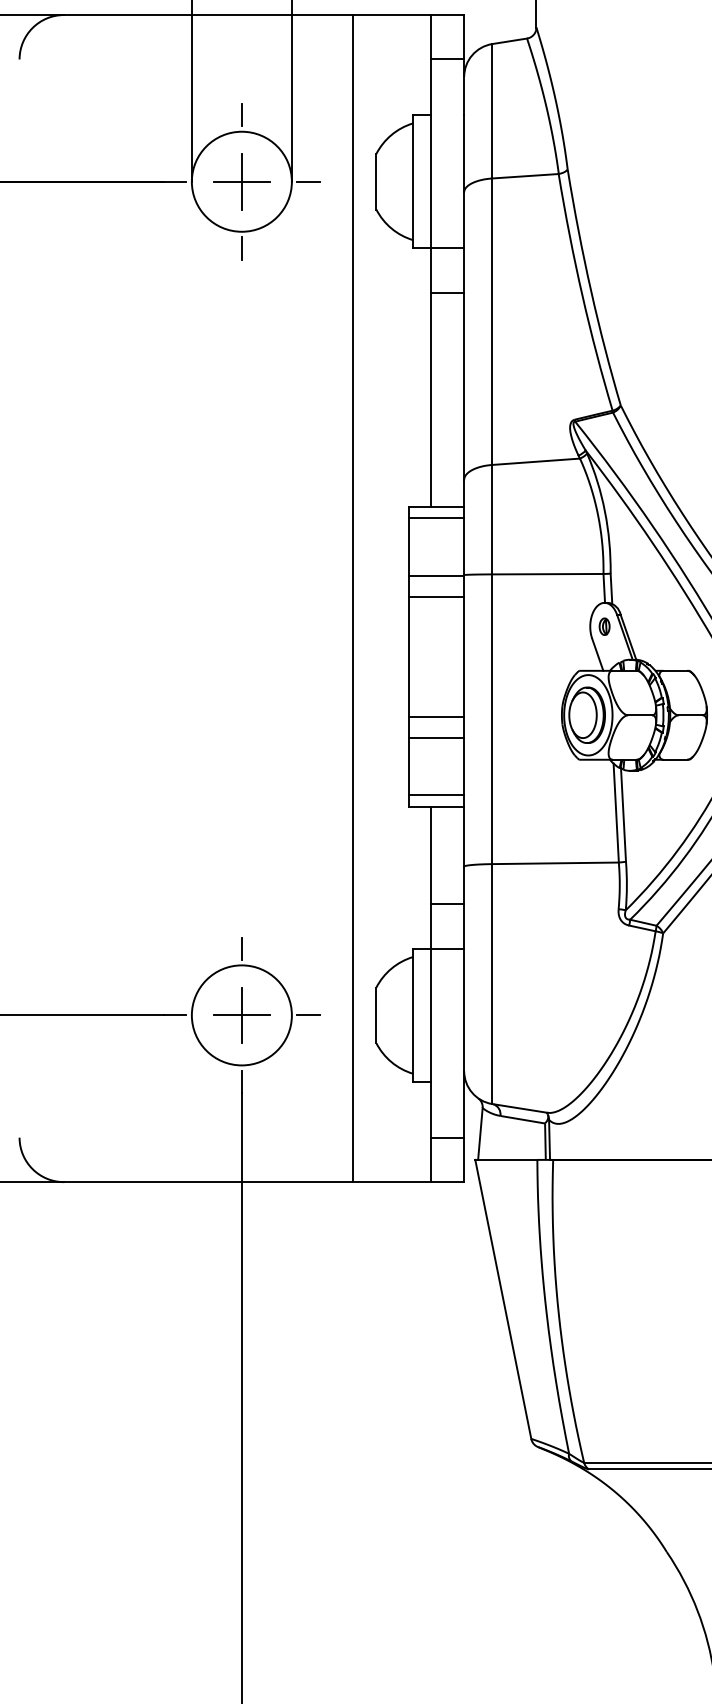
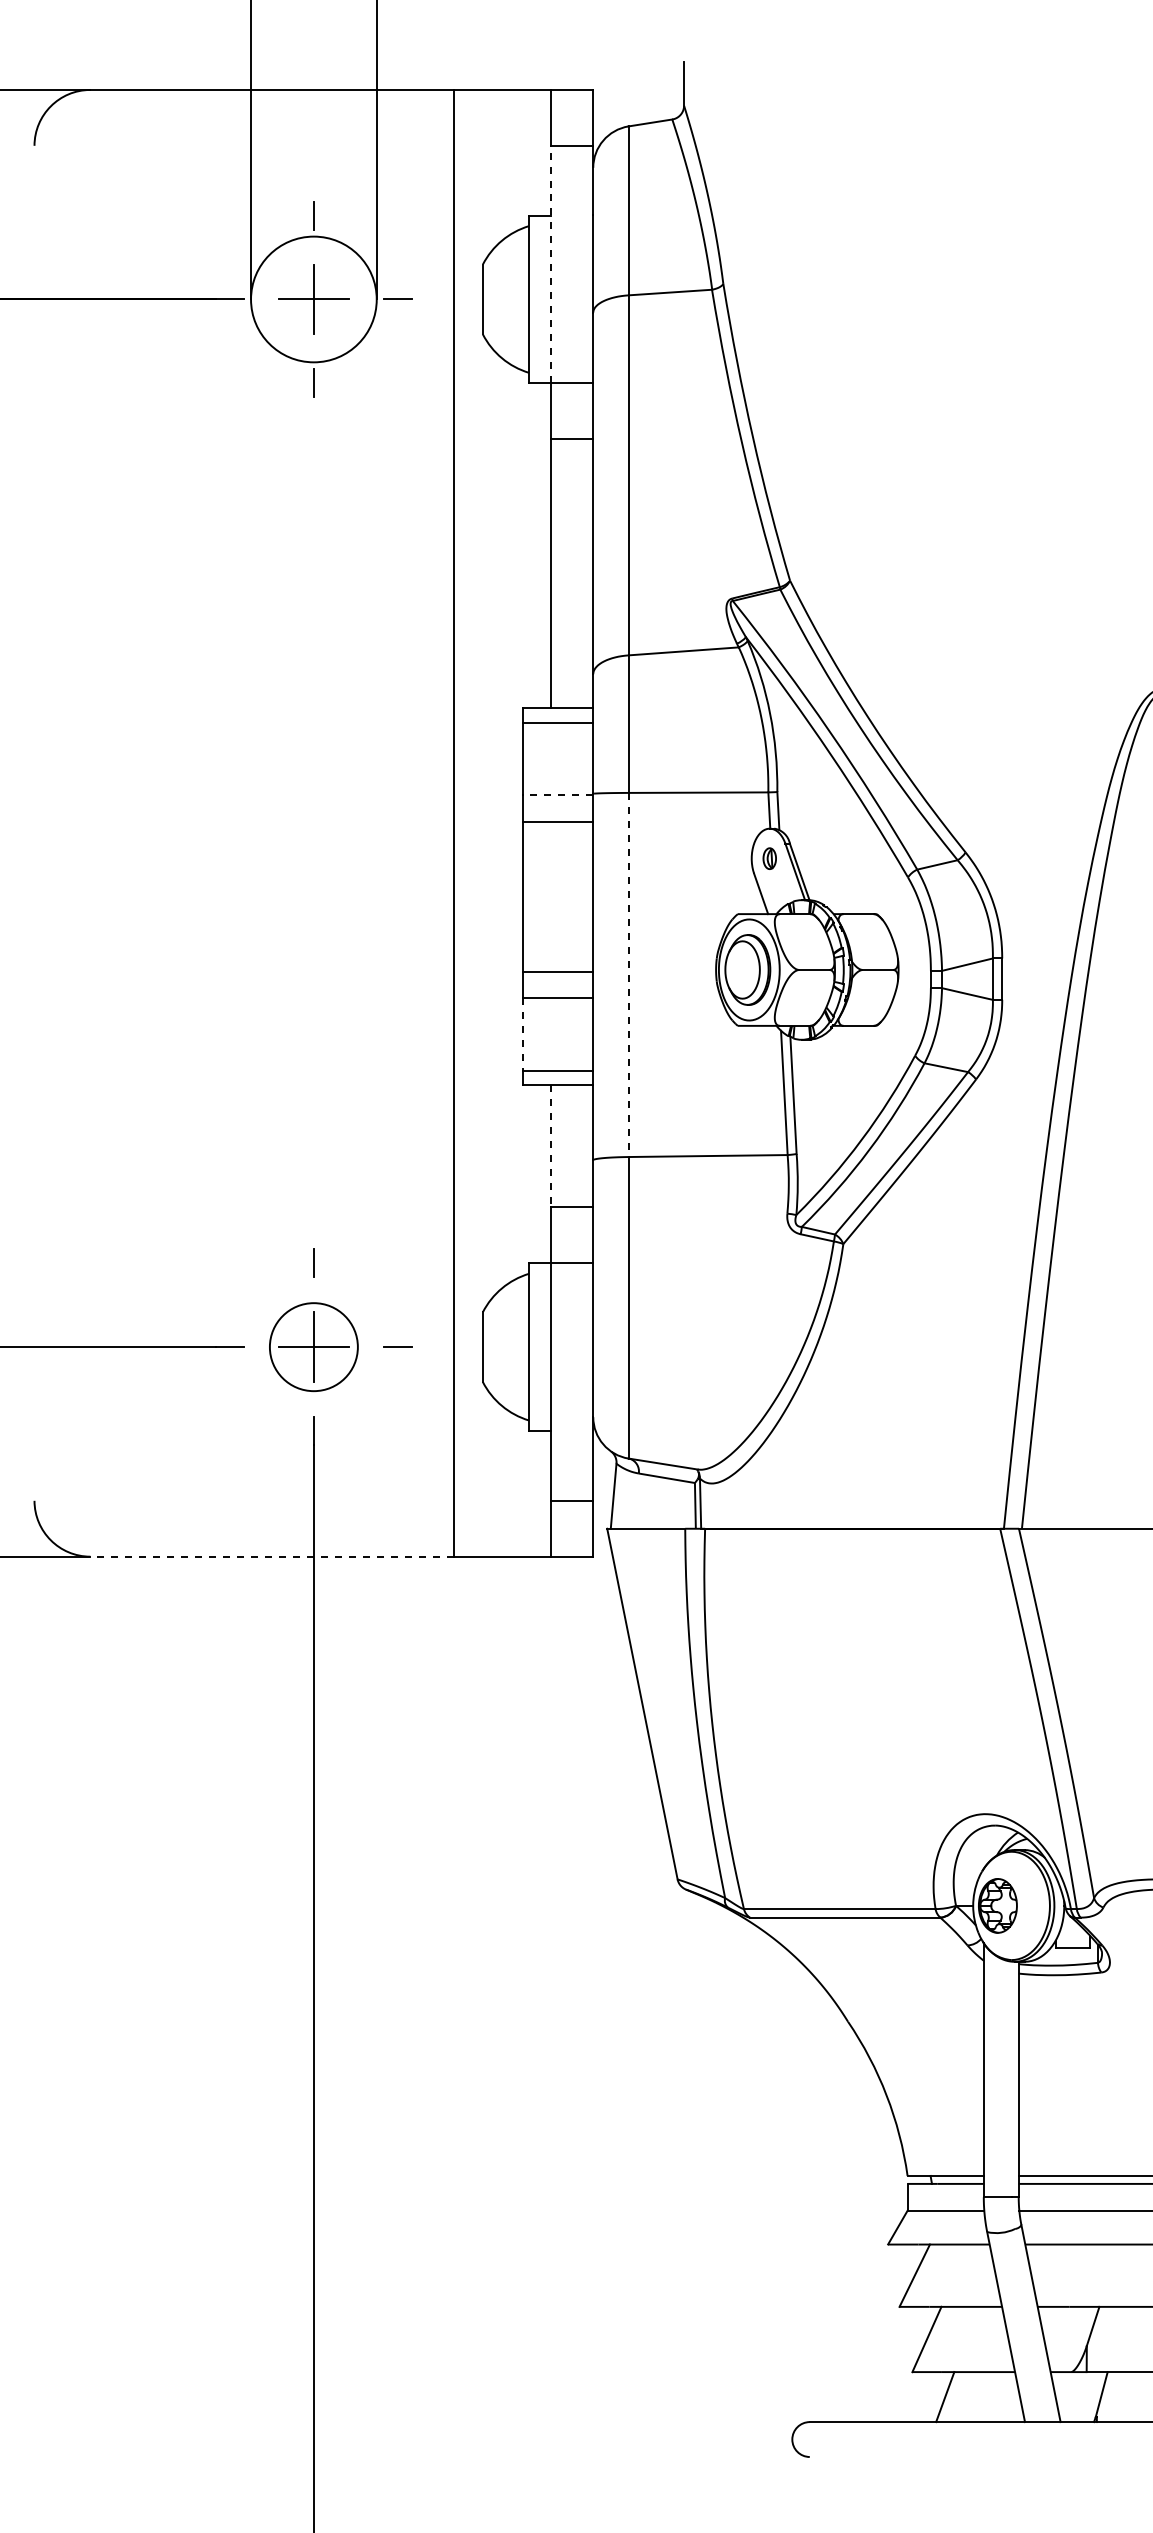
line: (430, 153) -> (551, 264), solid -> dashed
line: (436, 576) -> (558, 795), solid -> dashed
line: (492, 719) -> (628, 975), solid -> dashed
line: (408, 766) -> (523, 1034), solid -> dashed
line: (430, 855) -> (551, 1146), solid -> dashed
circle: (241, 1015) -> (313, 1347), size x0.7
line: (208, 1181) -> (271, 1556), solid -> dashed

